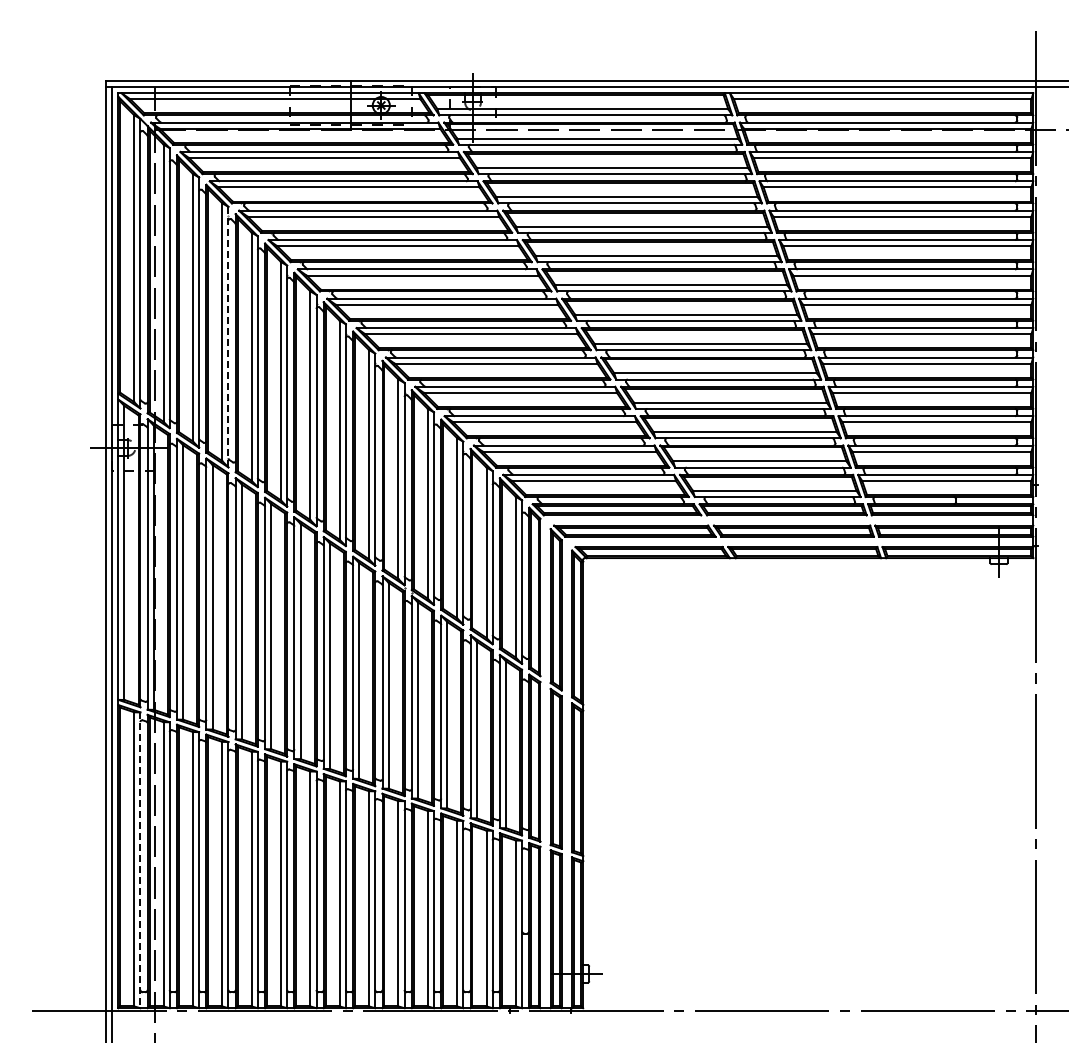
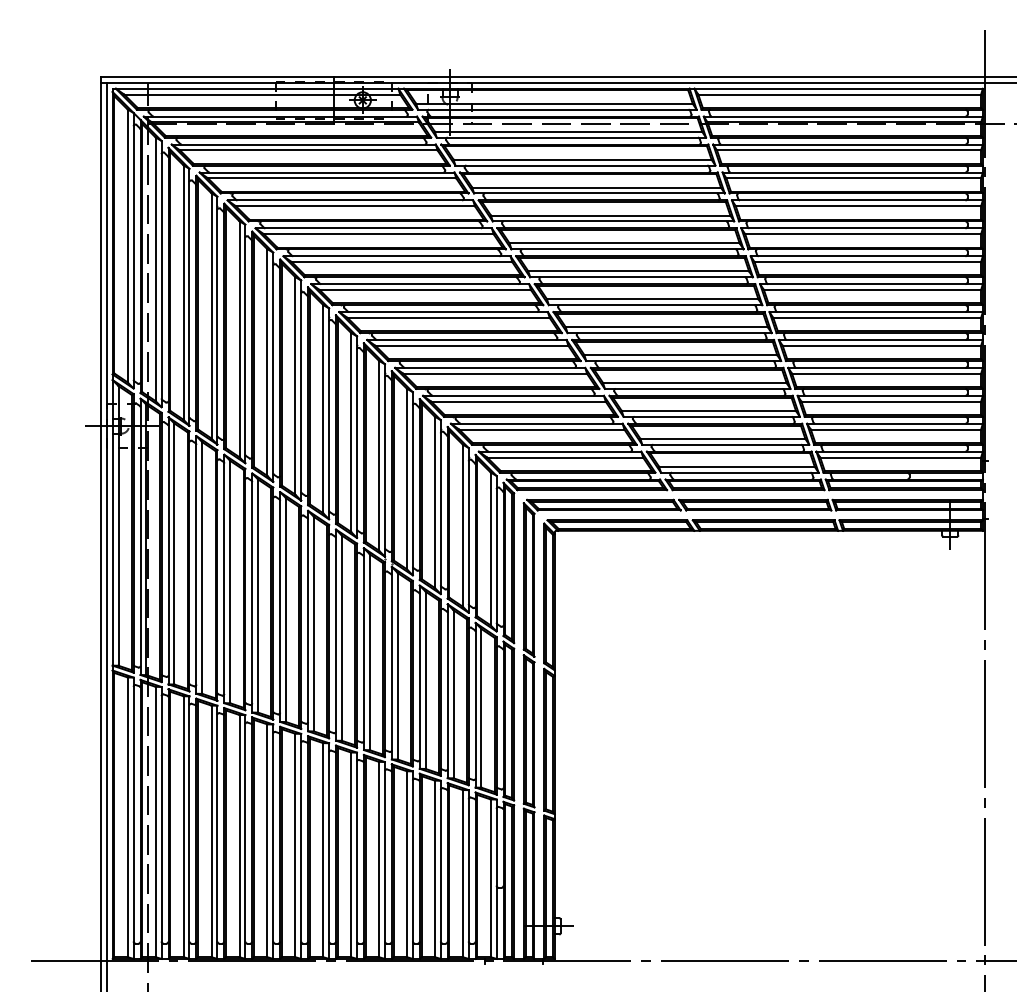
line: (228, 337) -> (217, 320), dashed -> solid
line: (140, 860) -> (133, 818), dashed -> solid

